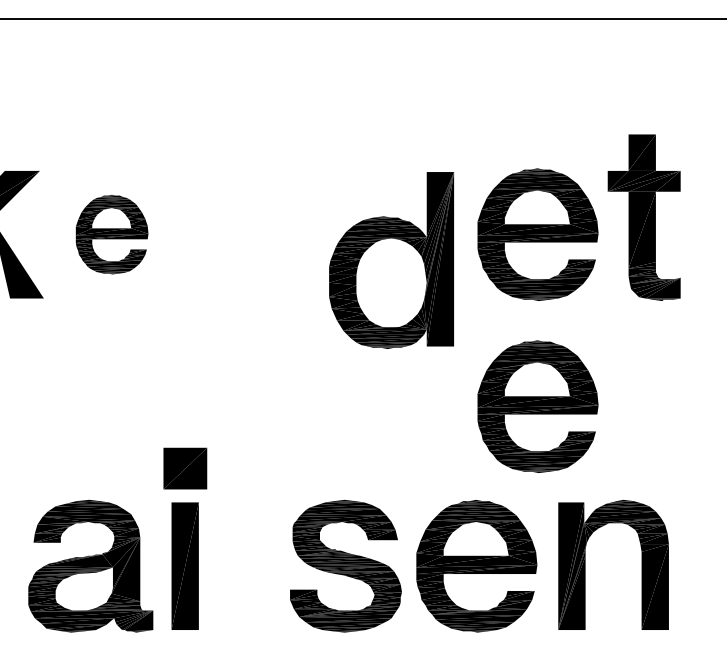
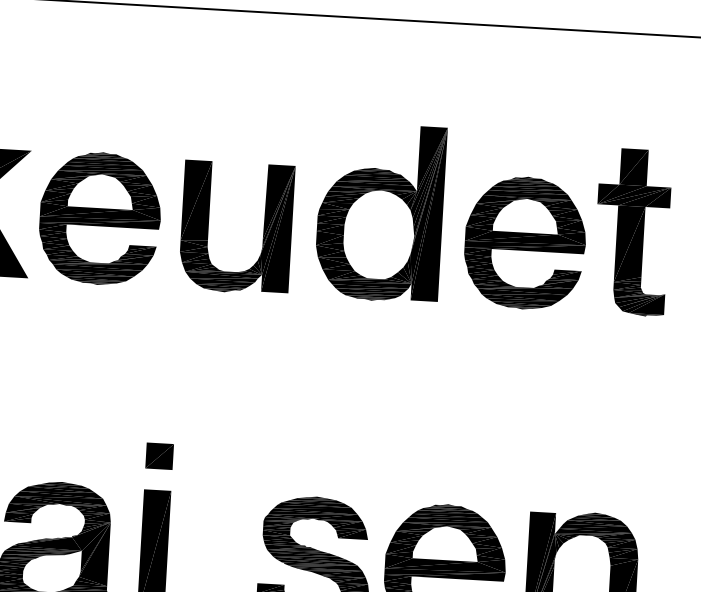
part: (111, 234) -> (99, 218), size x1.67
part: (275, 237) -> (263, 230), added
part: (391, 260) -> (380, 212), moved
part: (537, 406) -> (514, 414), removed
part: (184, 468) -> (158, 456), size x0.62

